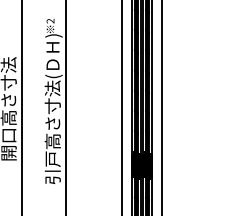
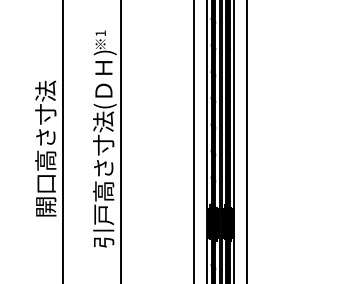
text: (50, 21) -> (100, 33), 2 -> 1

